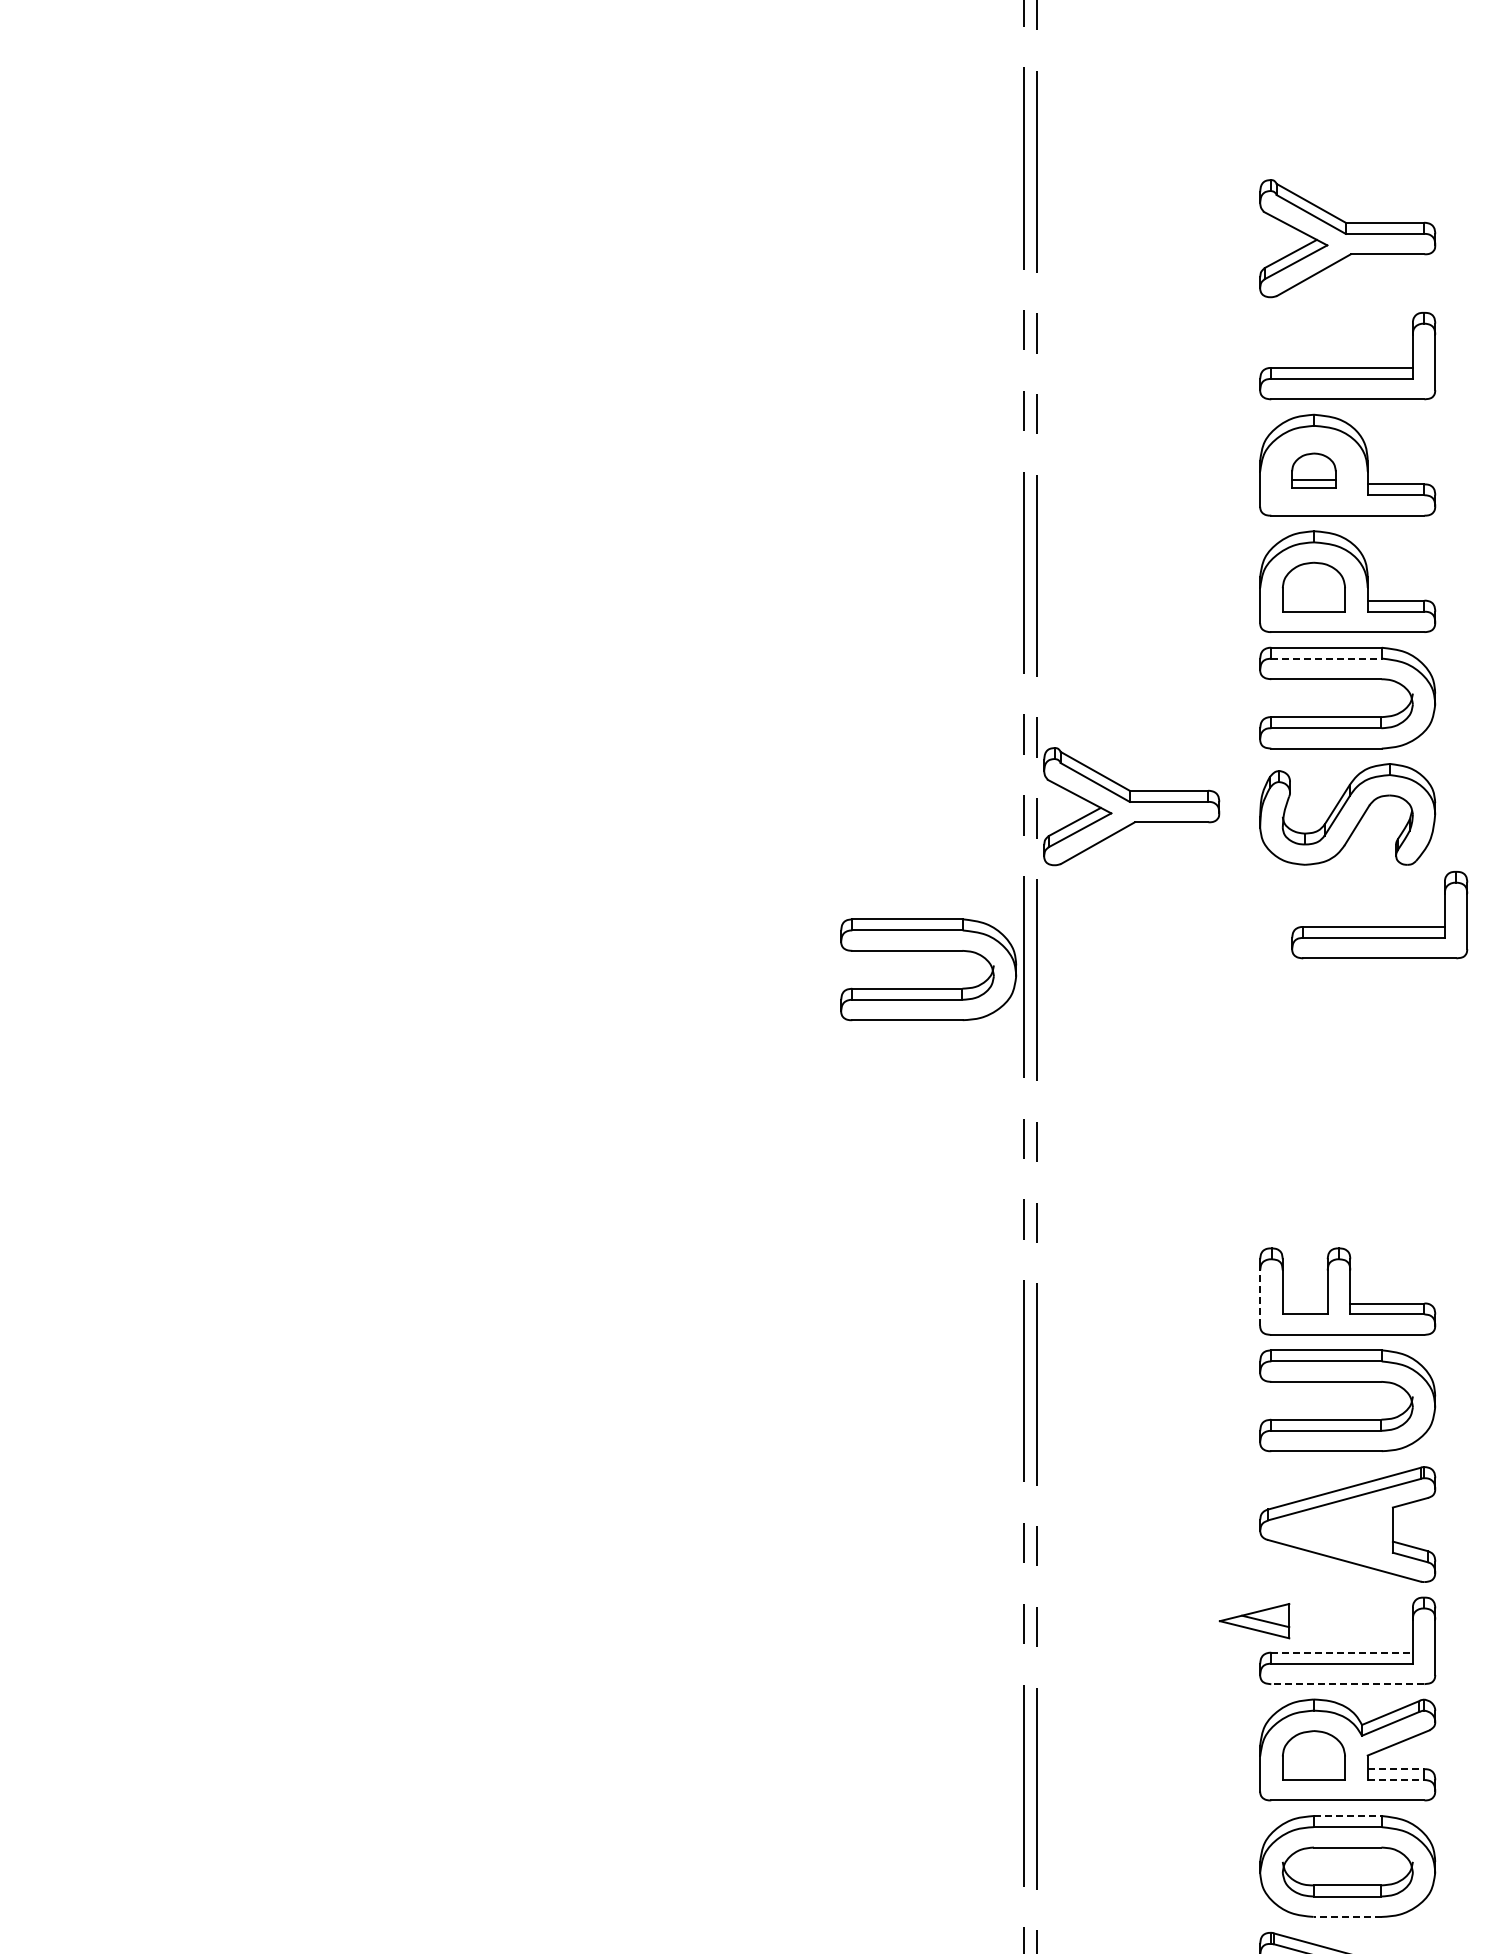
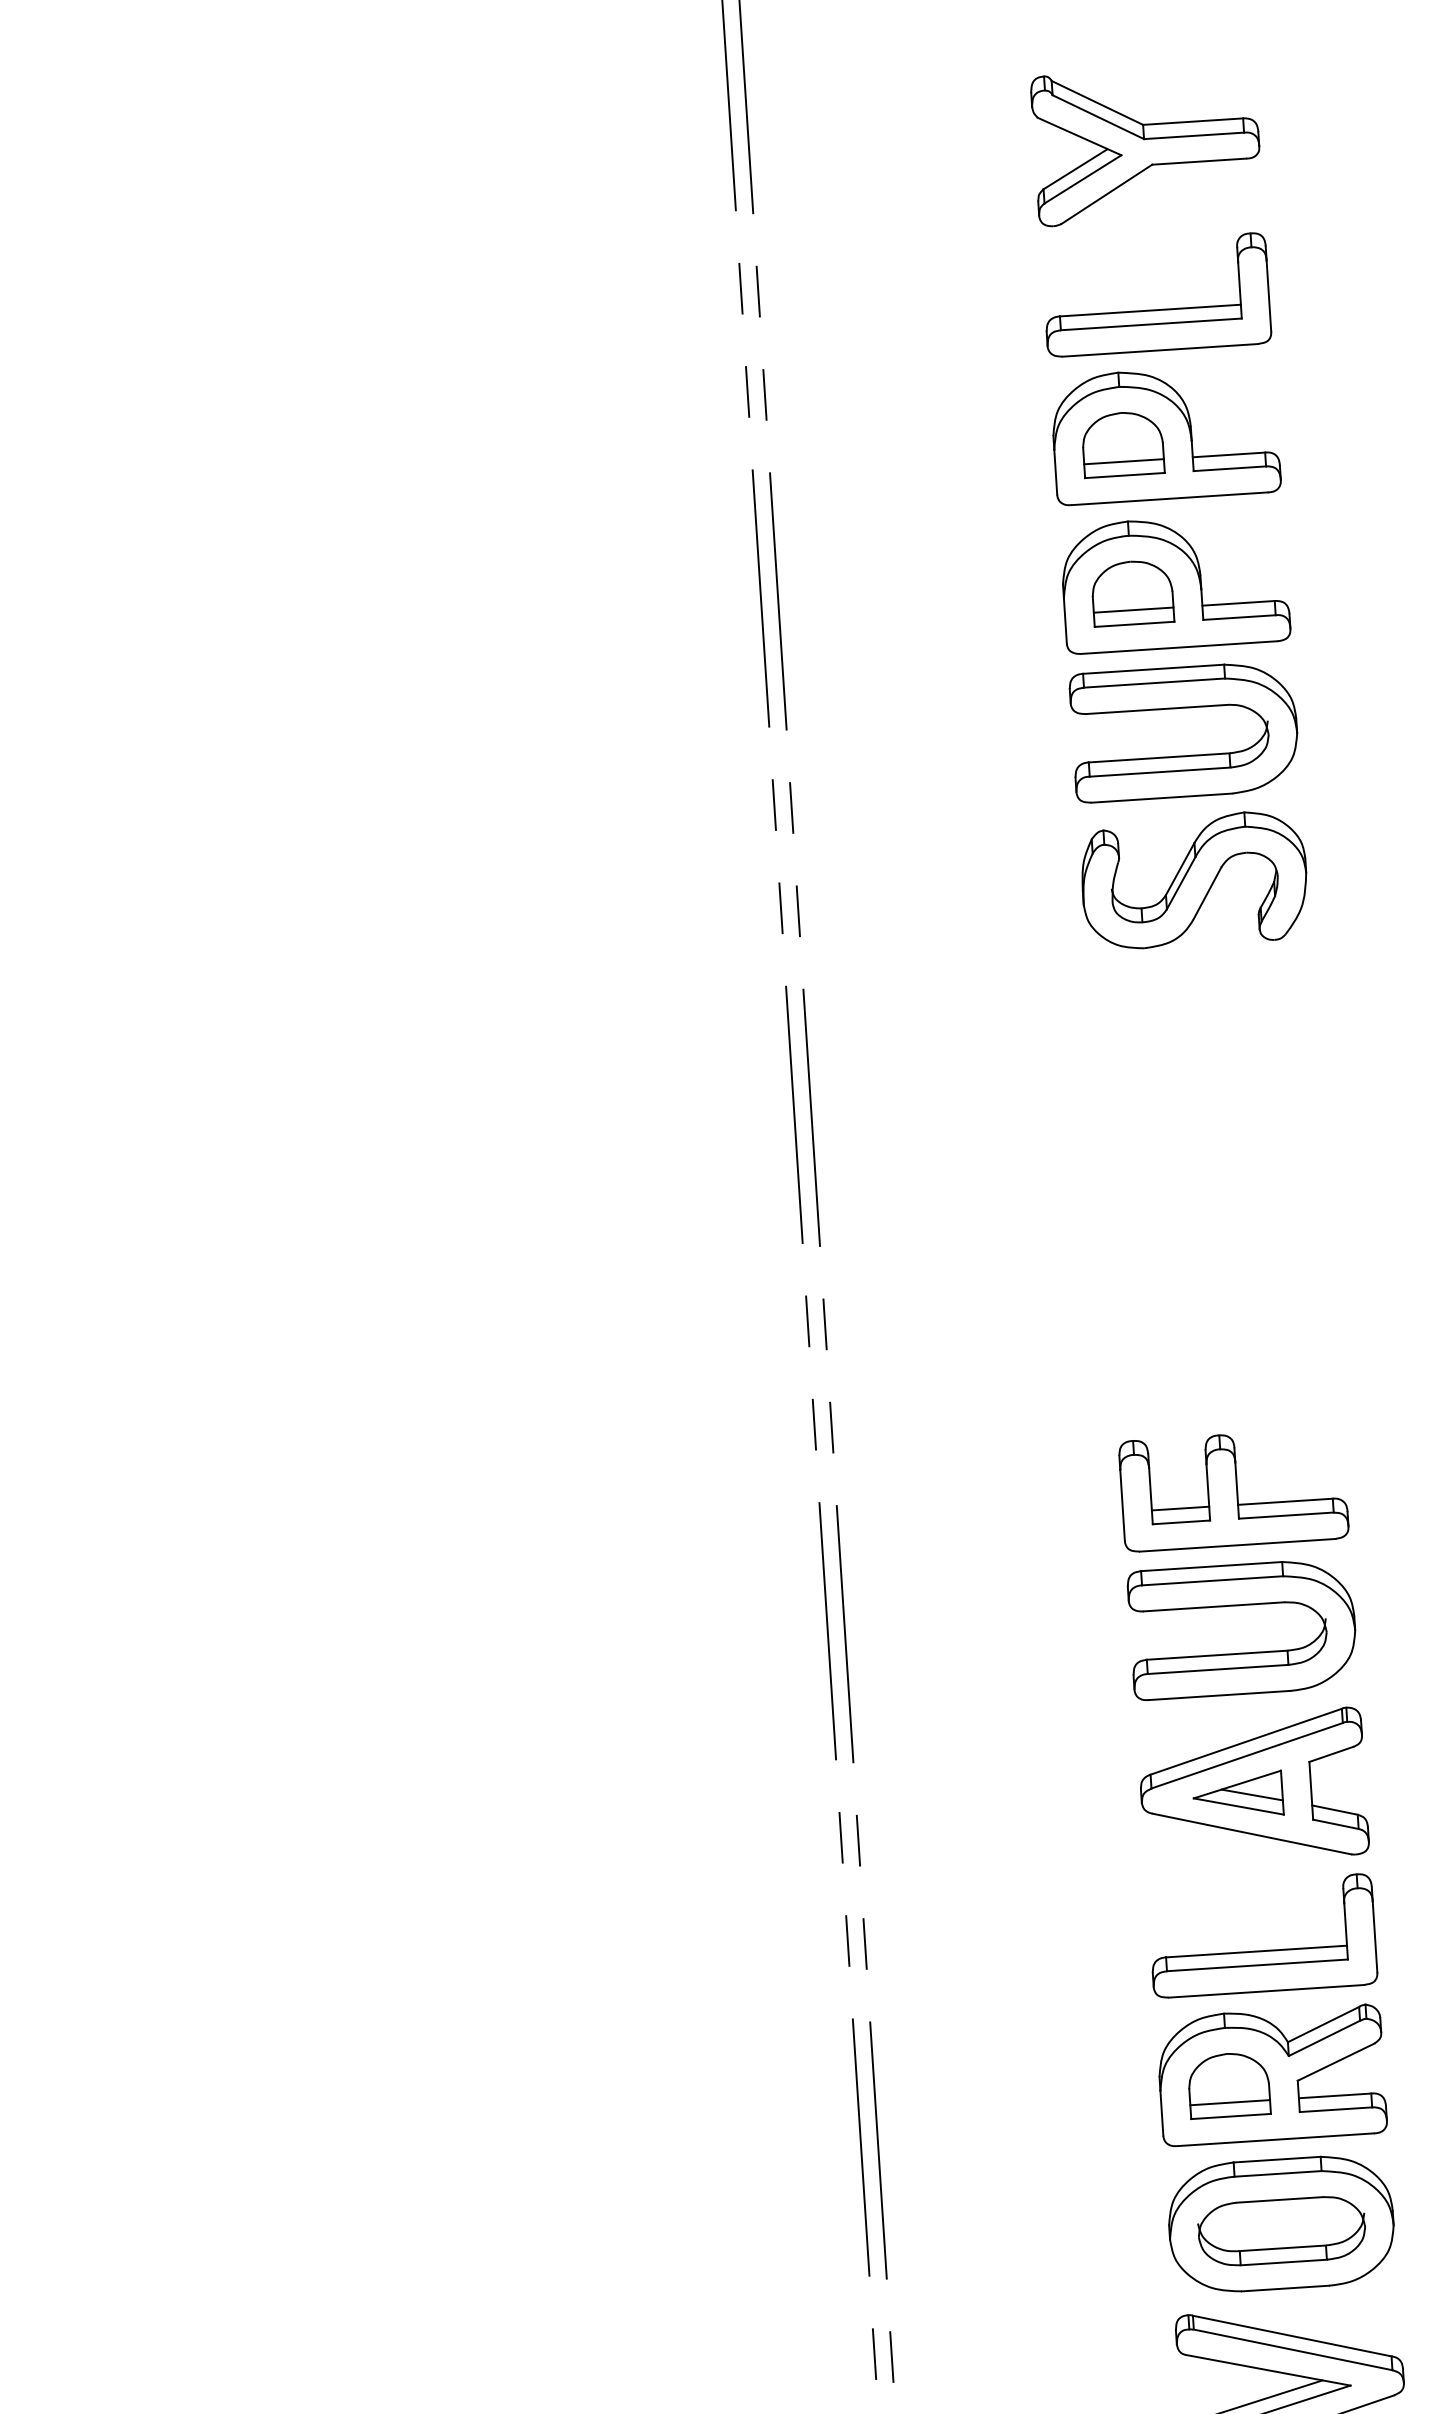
part: (1313, 470) -> (1122, 443), size x1.43
line: (1313, 600) -> (1133, 609), added
line: (1327, 658) -> (1155, 682), dashed -> solid
part: (1131, 806) -> (917, 888), removed
part: (1379, 926) -> (1244, 1020), removed
part: (928, 951) -> (670, 1090), removed
line: (1260, 1298) -> (1123, 1505), dashed -> solid
line: (1304, 1303) -> (1179, 1508), added
part: (1254, 1621) -> (1238, 1795), moved
line: (1342, 1652) -> (1257, 1951), dashed -> solid
line: (1347, 1684) -> (1266, 1991), dashed -> solid
line: (1313, 1769) -> (1229, 2103), added
line: (1396, 1769) -> (1335, 2096), dashed -> solid
line: (1396, 1780) -> (1336, 2110), dashed -> solid
line: (1348, 1816) -> (1278, 2160), dashed -> solid
line: (1347, 1916) -> (1285, 2288), dashed -> solid

